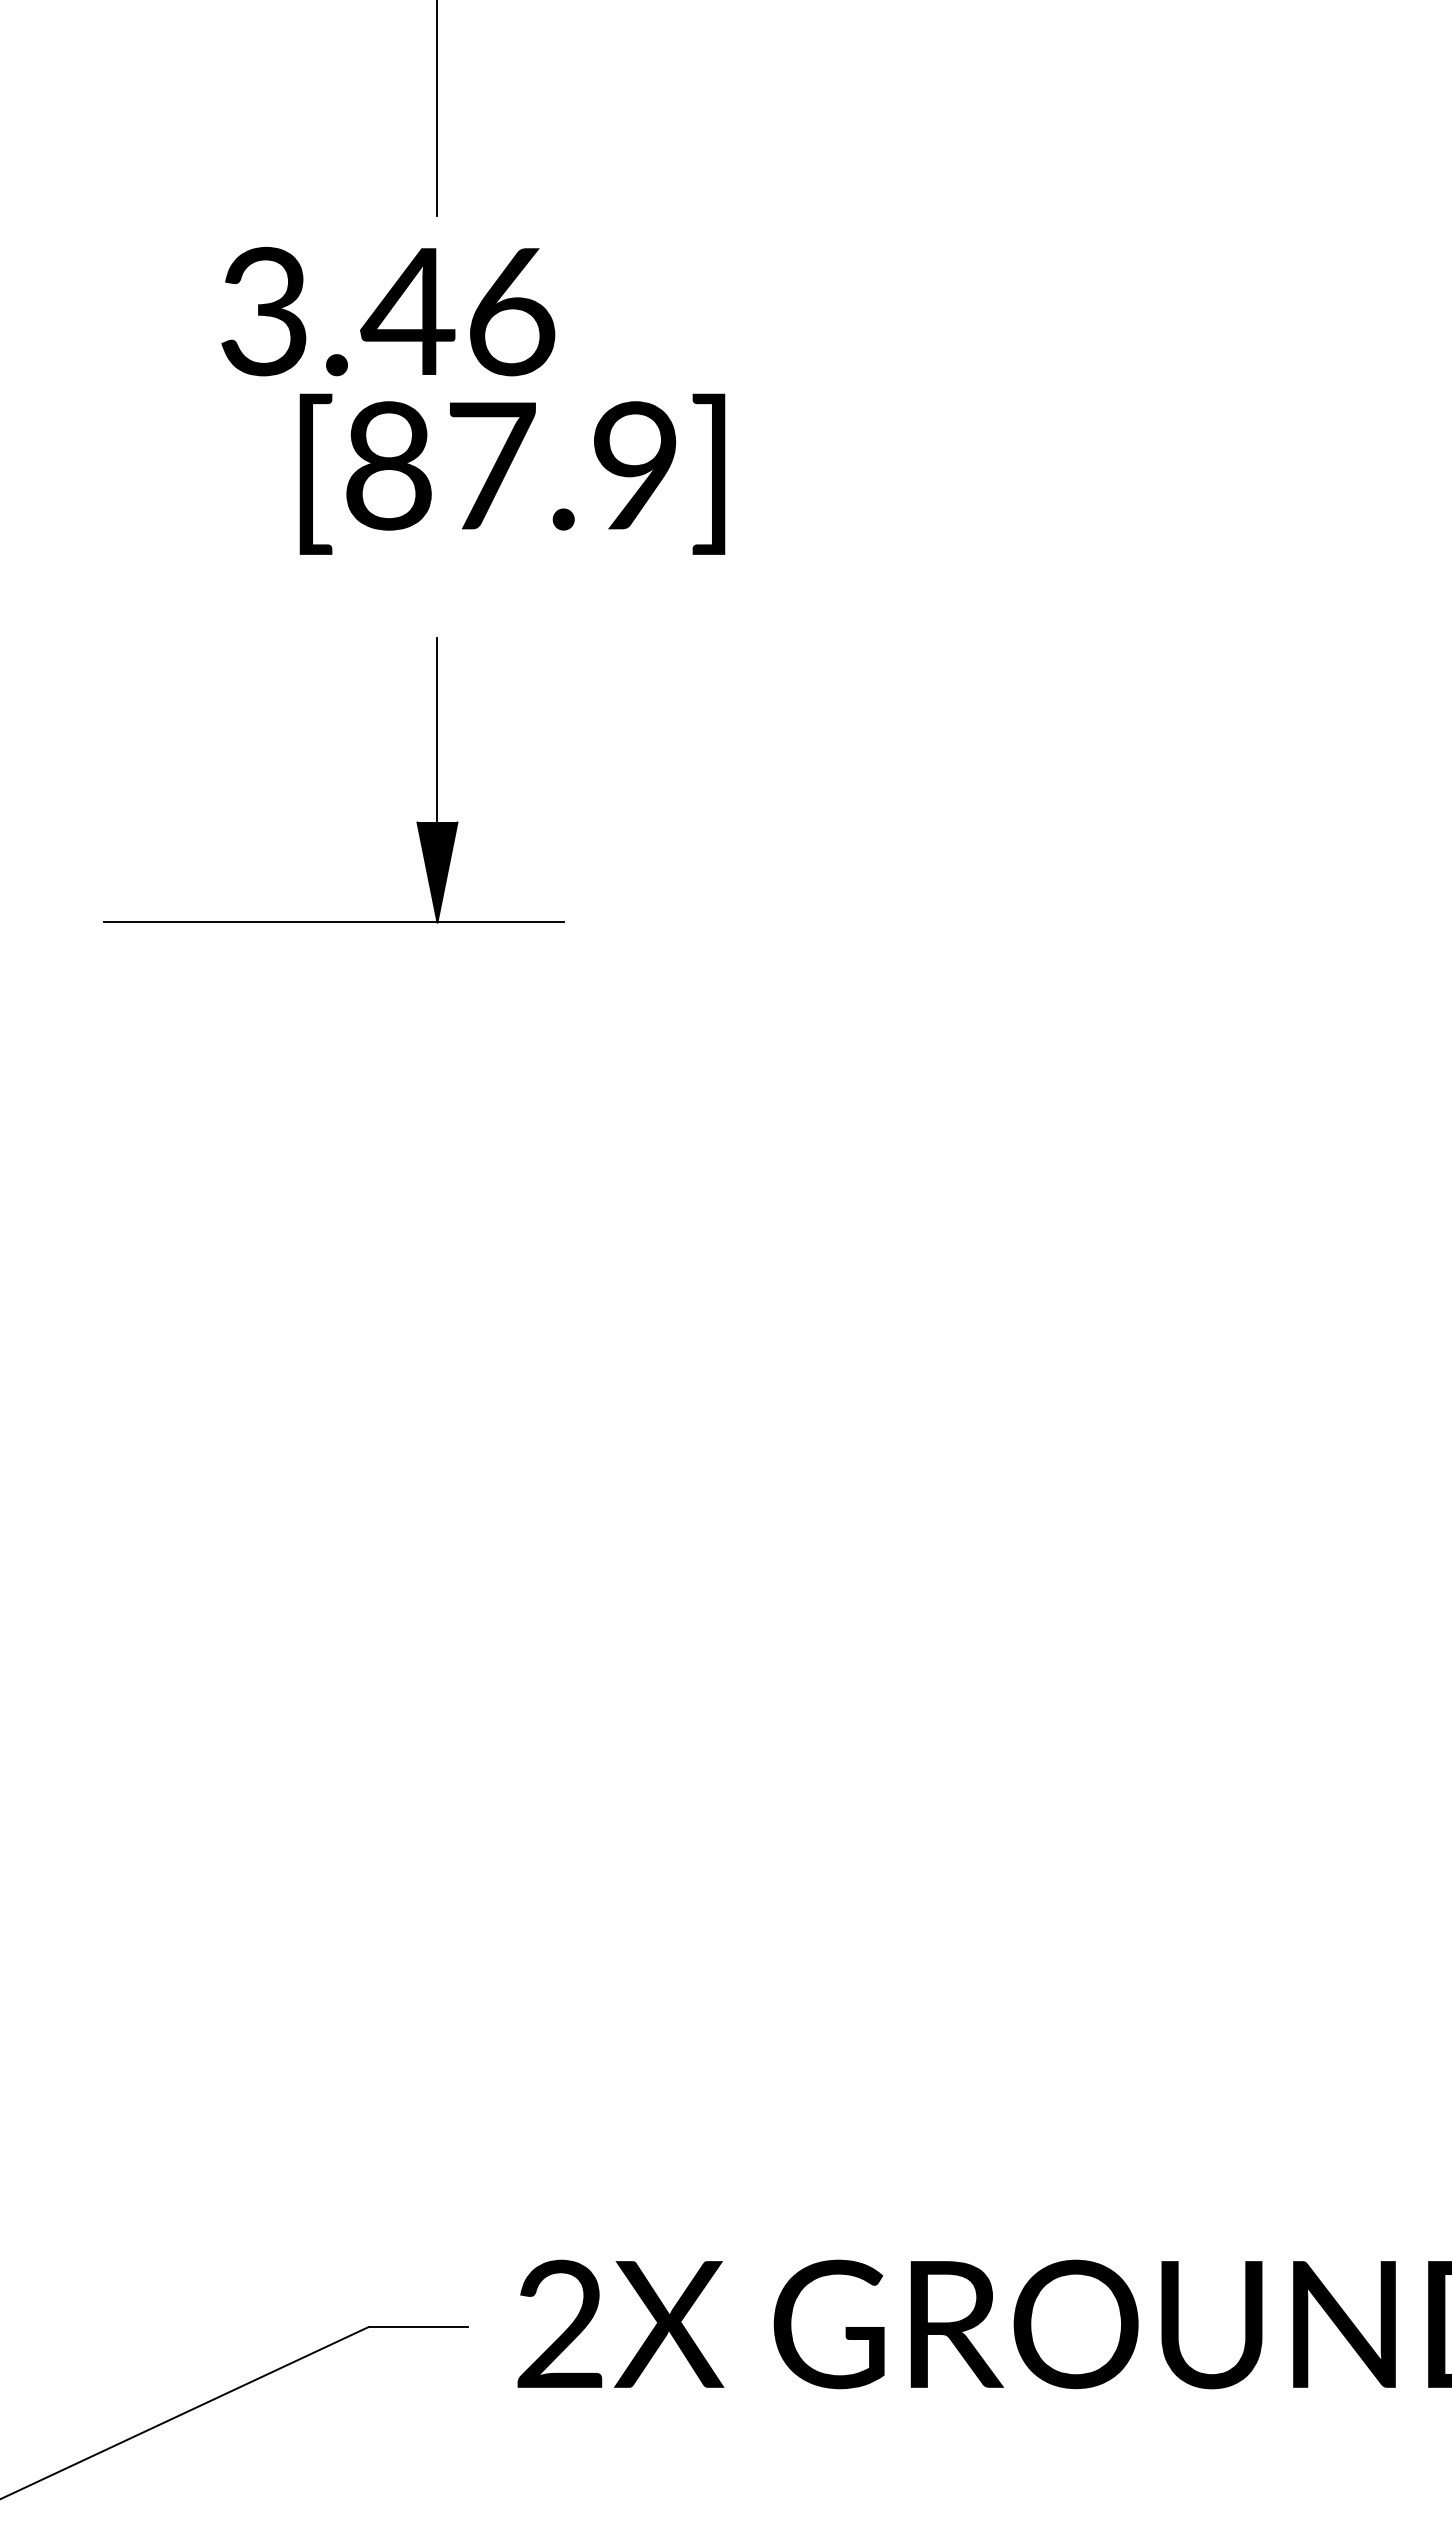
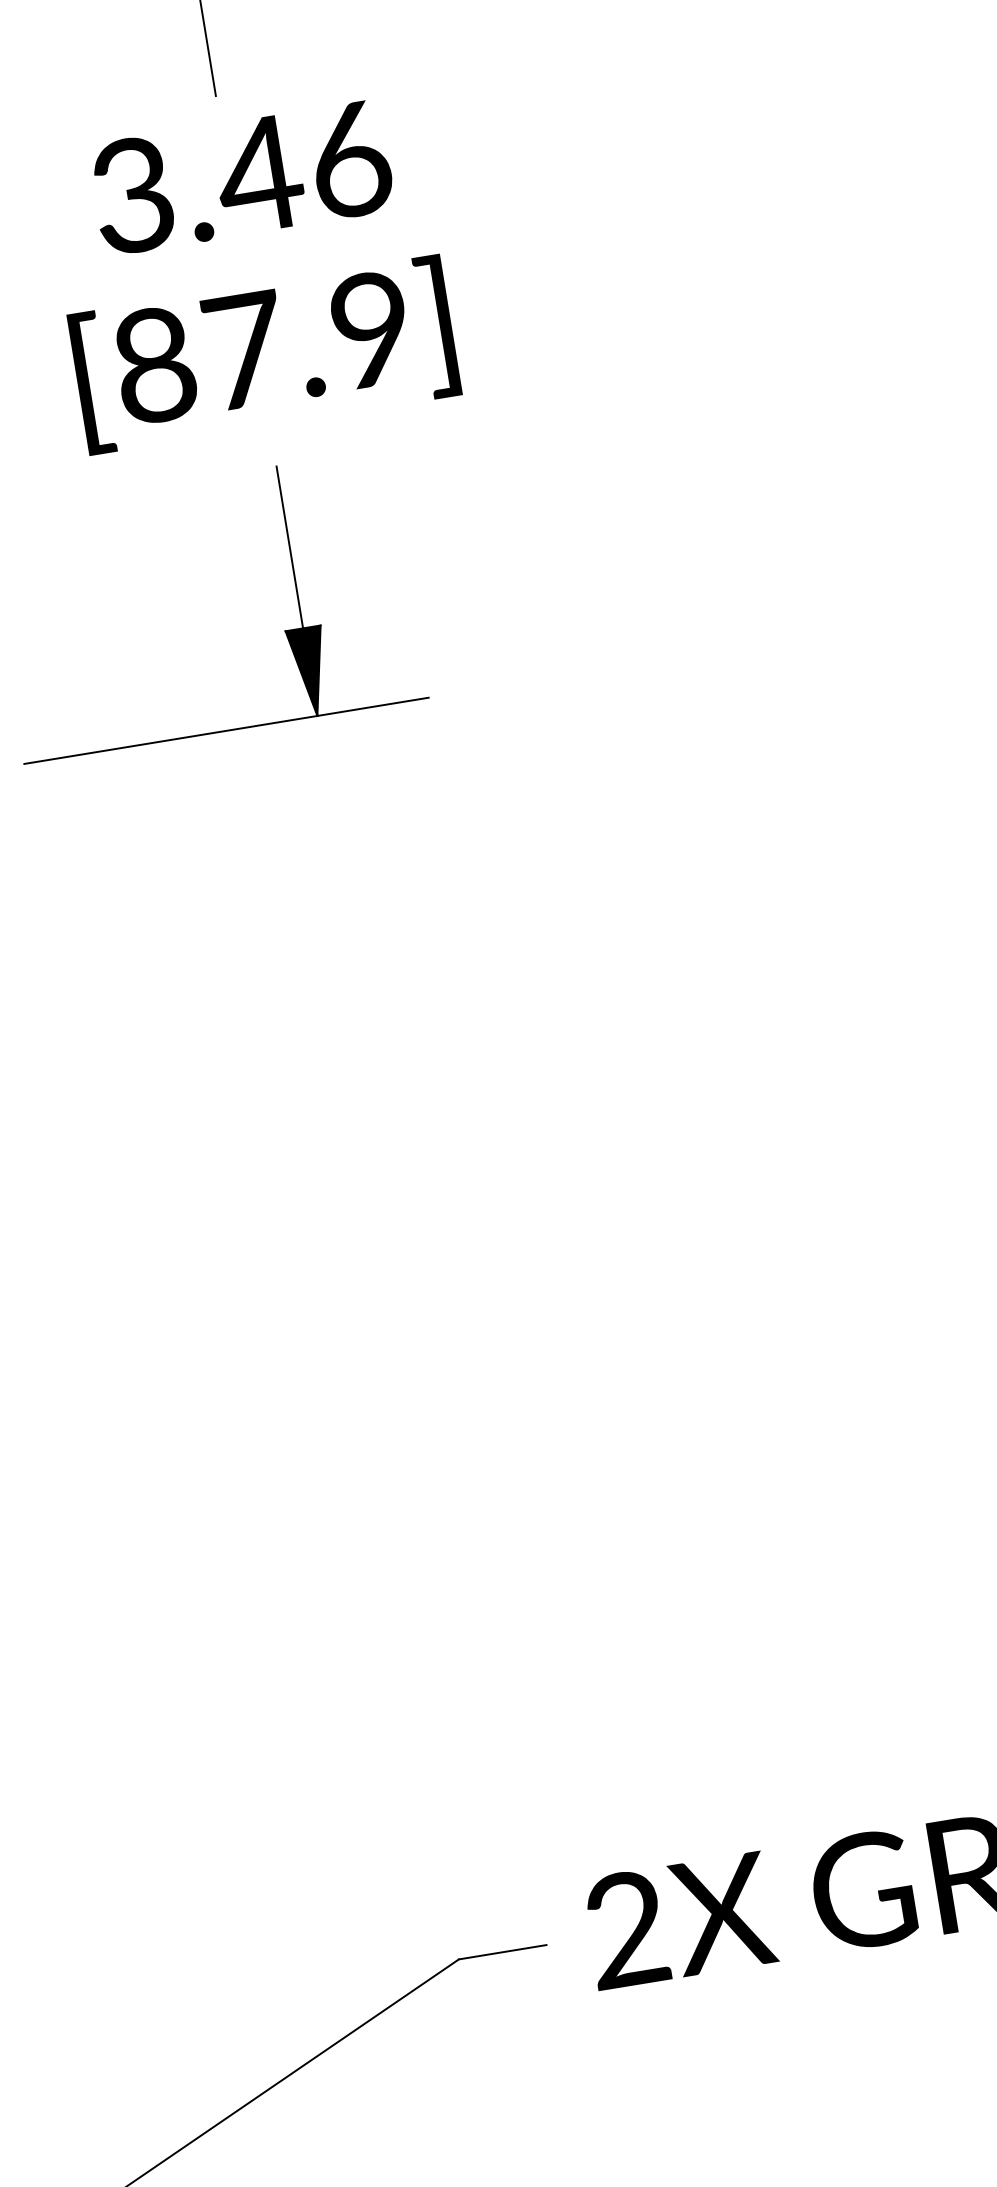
text: (388, 311) -> (241, 177), moved
text: (512, 473) -> (264, 354), moved

